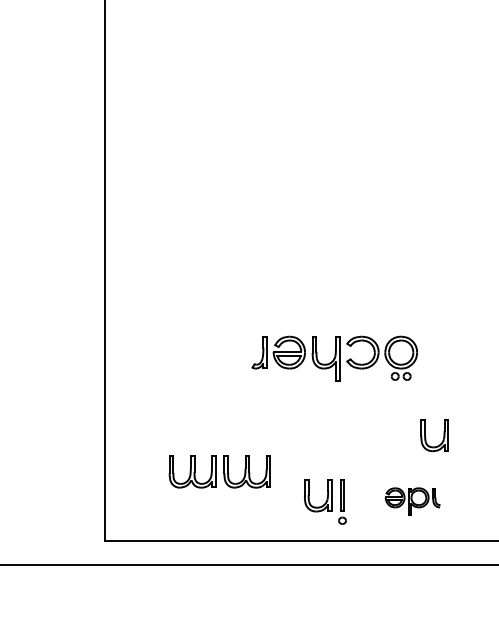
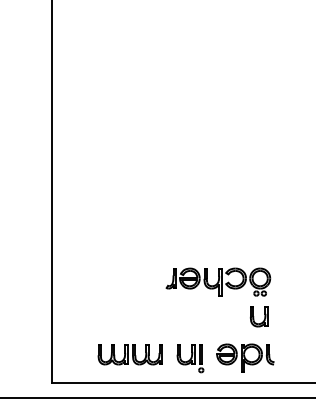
part: (334, 357) -> (218, 281), moved
part: (218, 471) -> (129, 354), moved
part: (412, 500) -> (245, 357), size x1.67

